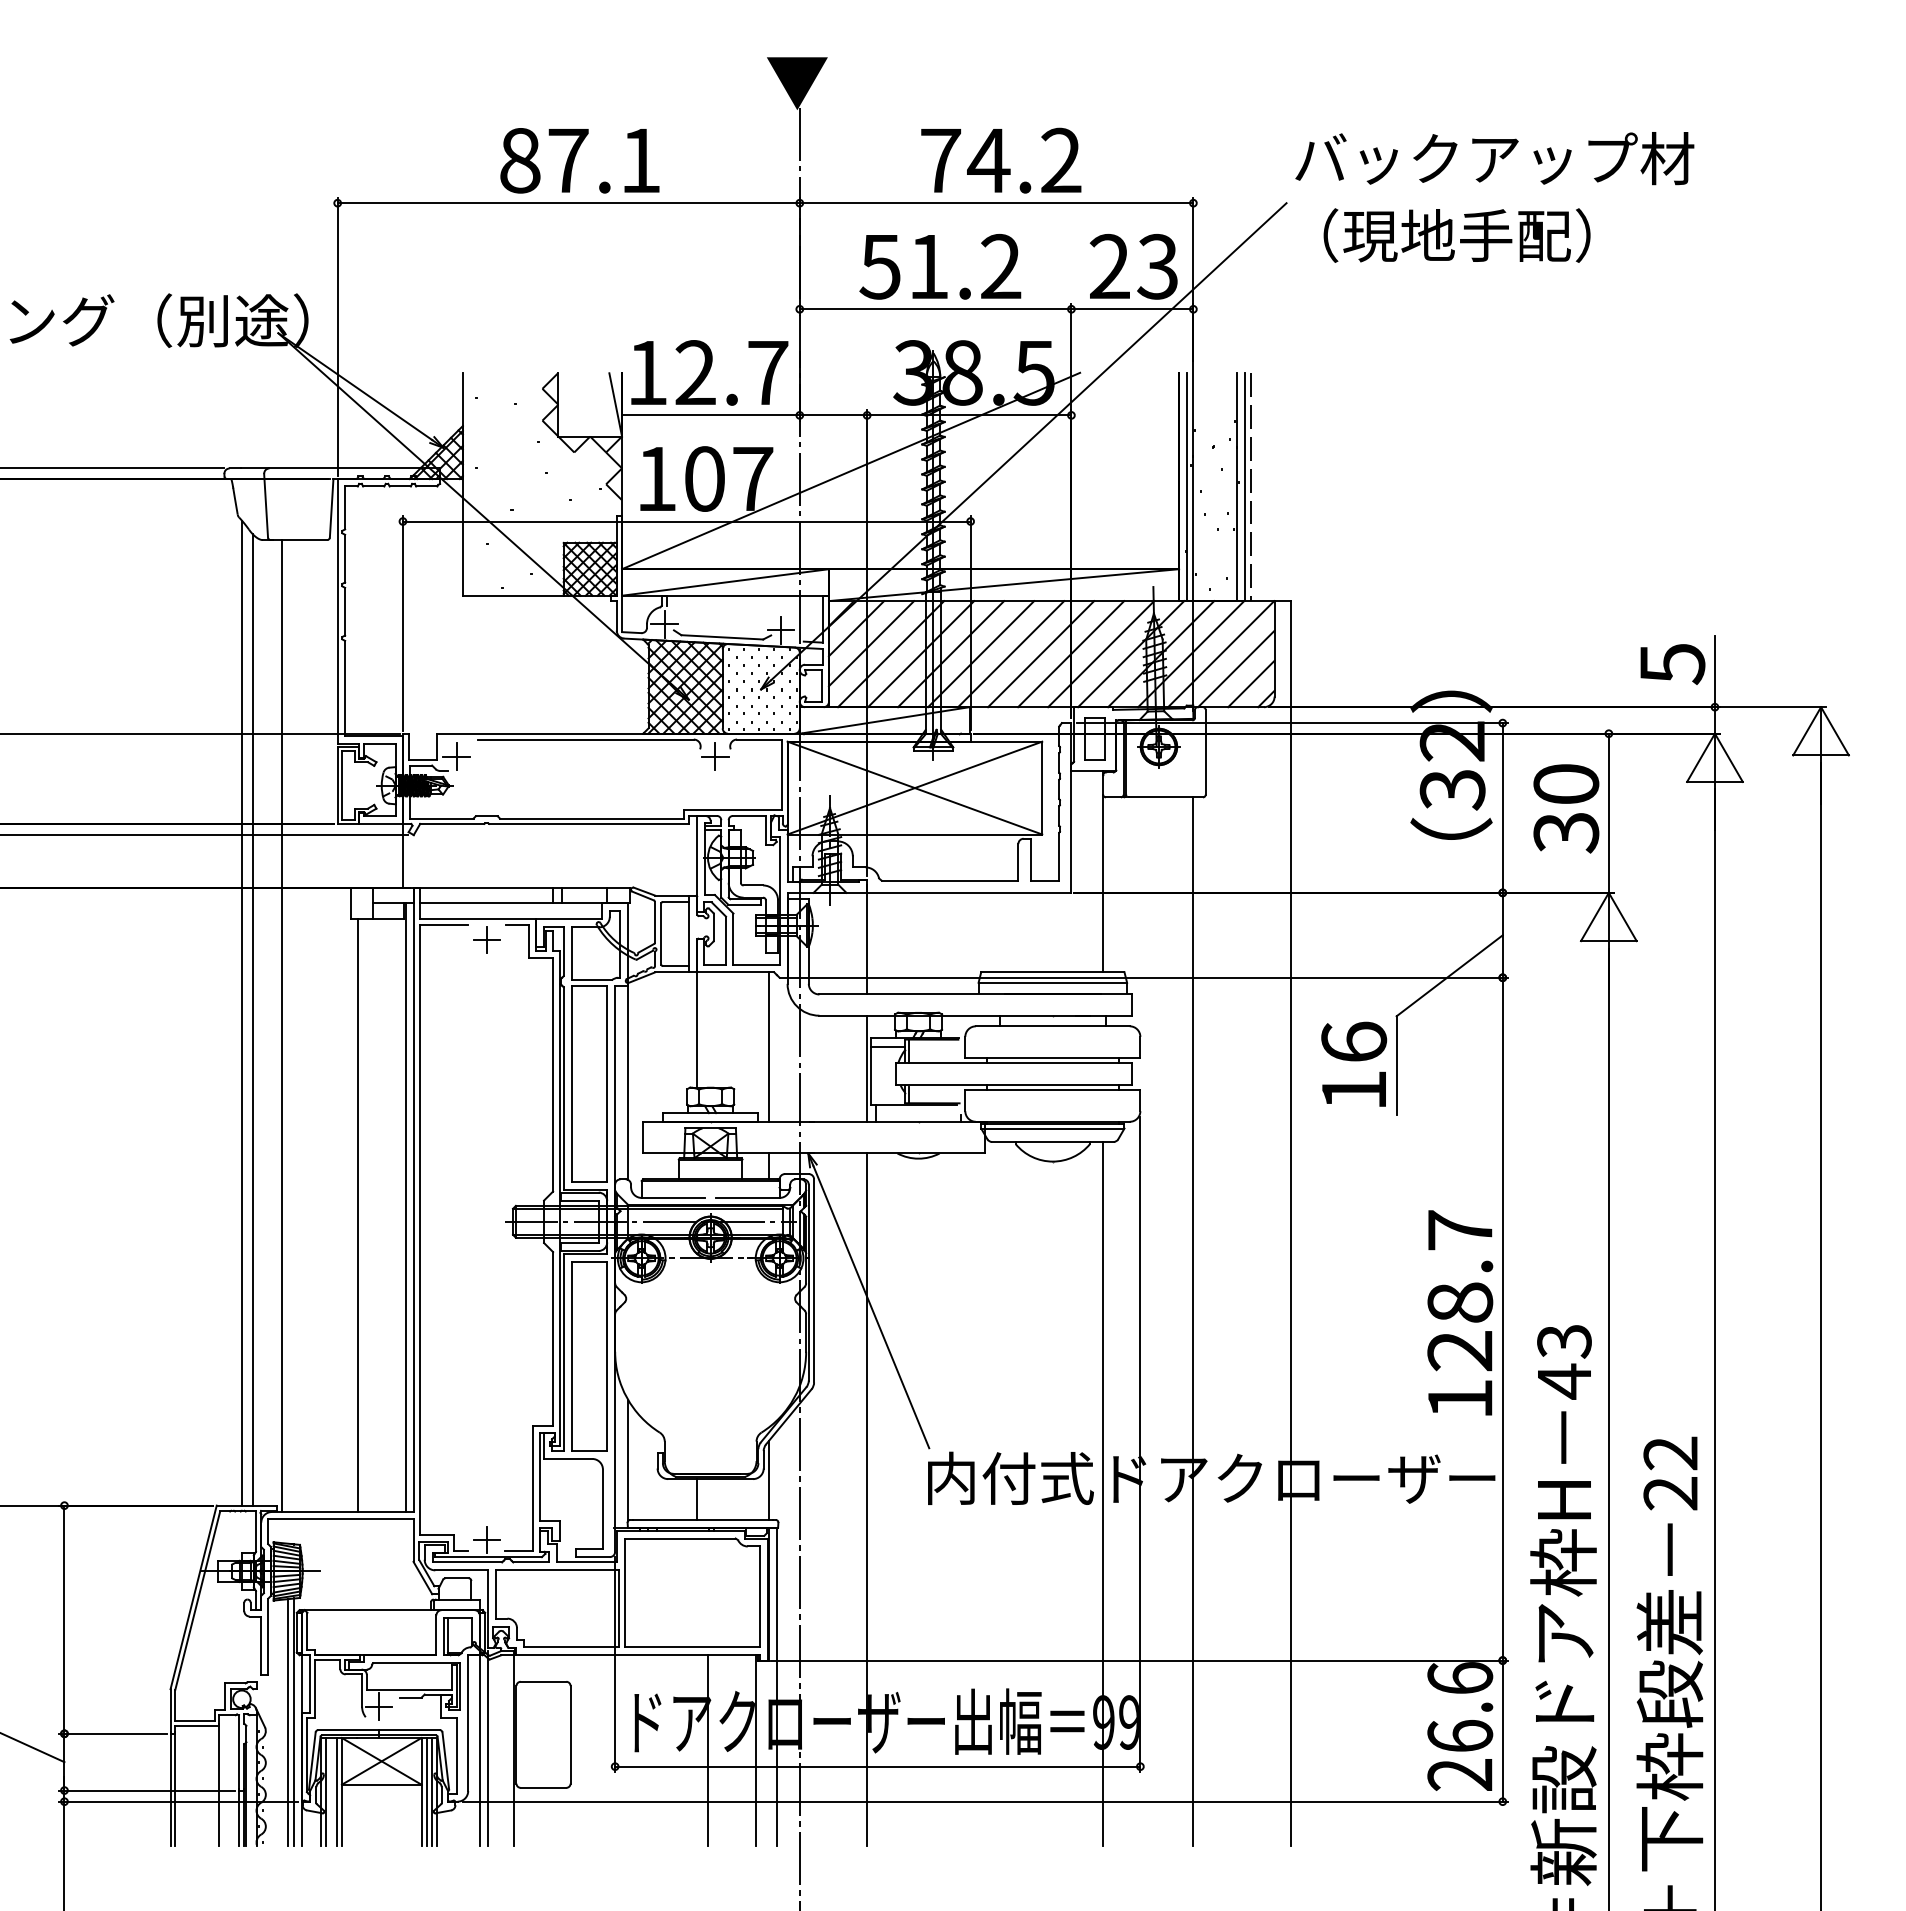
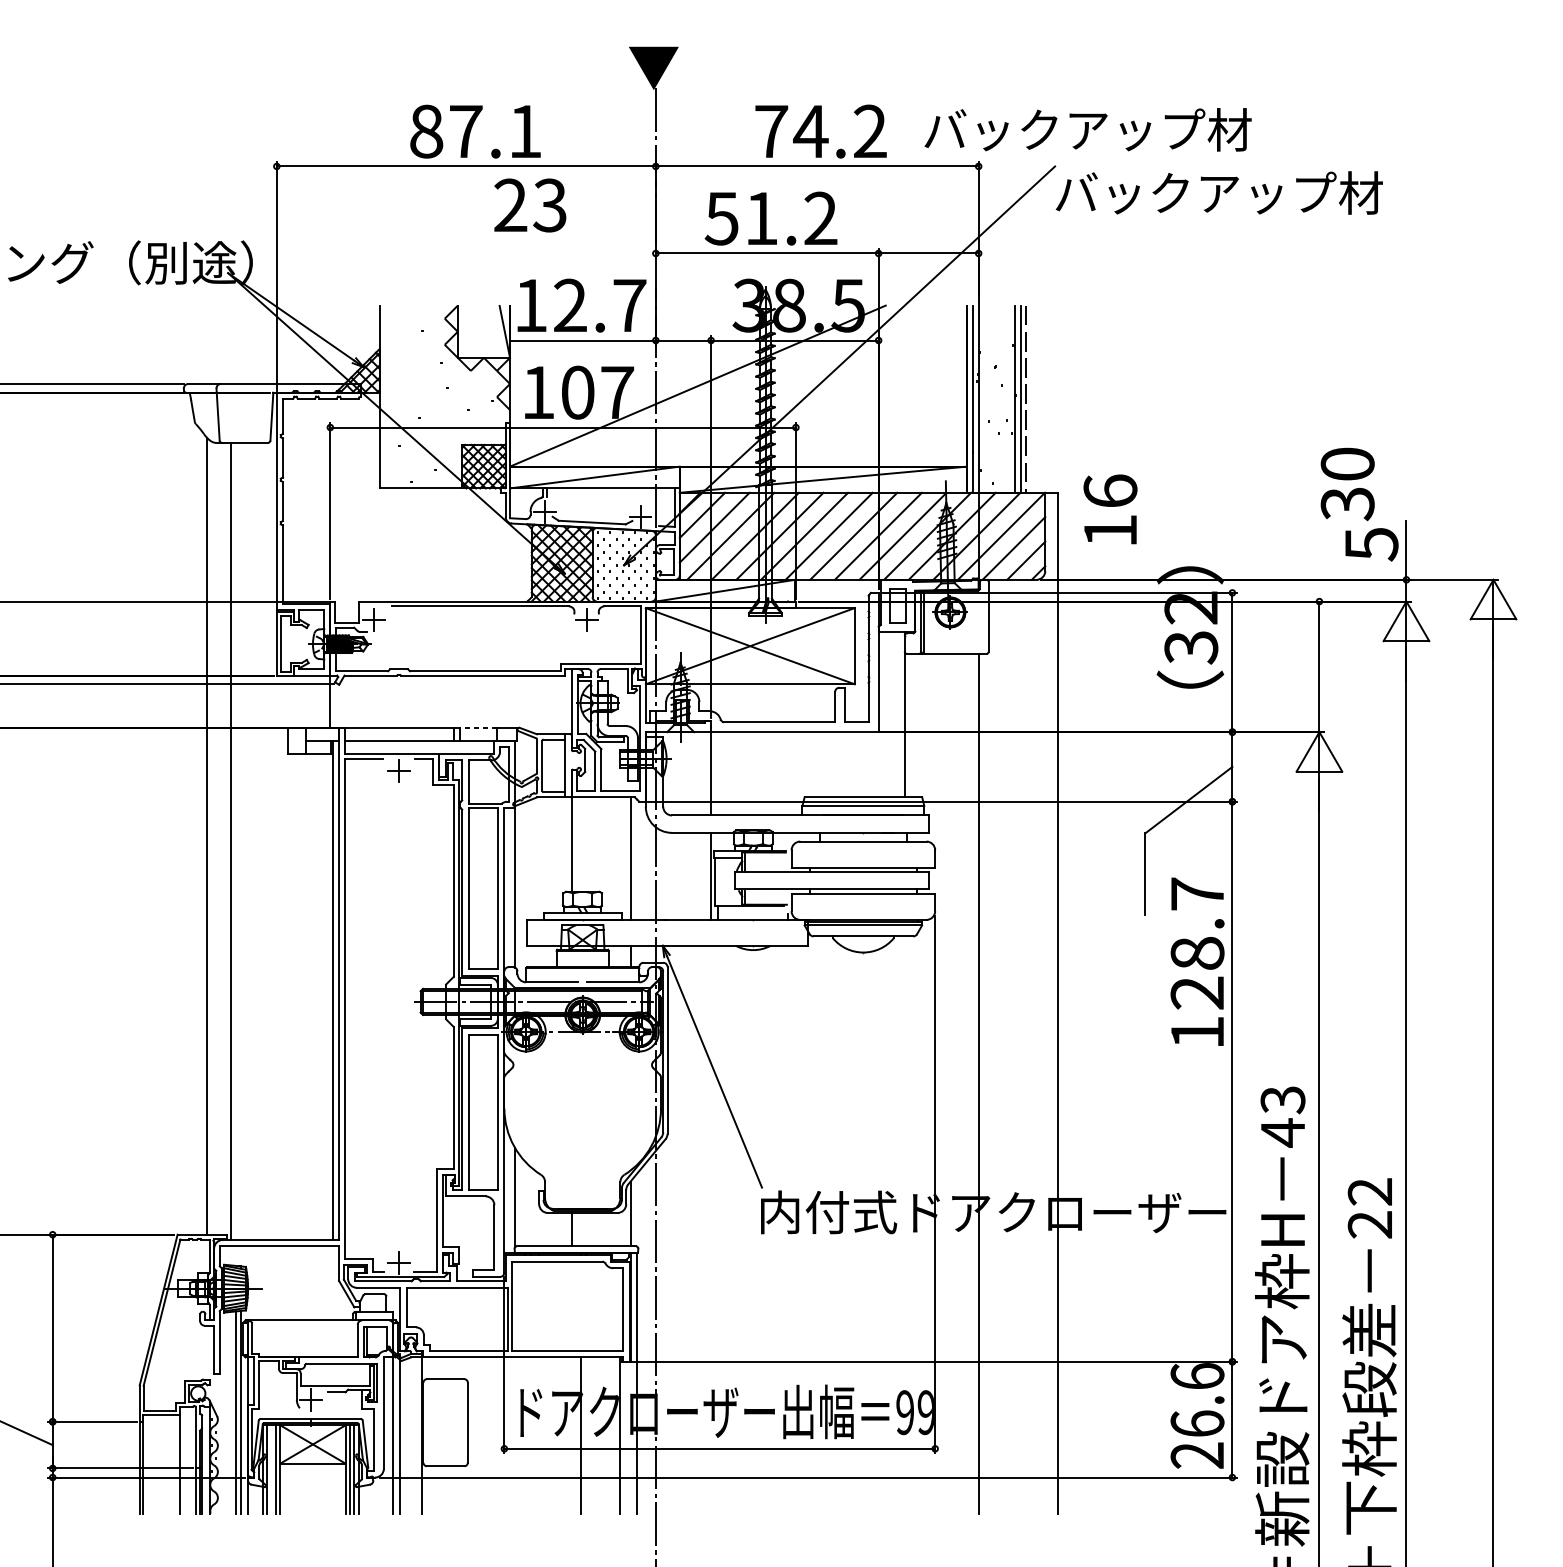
text: (1494, 158) -> (1087, 129), moved
text: (1486, 235) -> (1219, 192), （現地手配） -> バックアップ材
text: (1133, 266) -> (530, 205), moved
text: (1566, 808) -> (1347, 484), moved
line: (584, 887) -> (479, 727), solid -> dashed
line: (242, 1012) -> (198, 830), removed
text: (1354, 1063) -> (1110, 508), moved
line: (357, 1215) -> (293, 996), removed
text: (1460, 1312) -> (1197, 961), moved
line: (1103, 1493) -> (904, 1224), removed
line: (867, 1499) -> (711, 1229), removed

